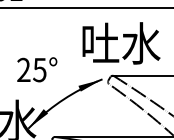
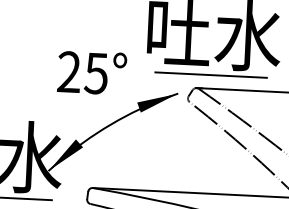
line: (120, 67) -> (210, 74), added
text: (37, 69) -> (92, 72), moved

